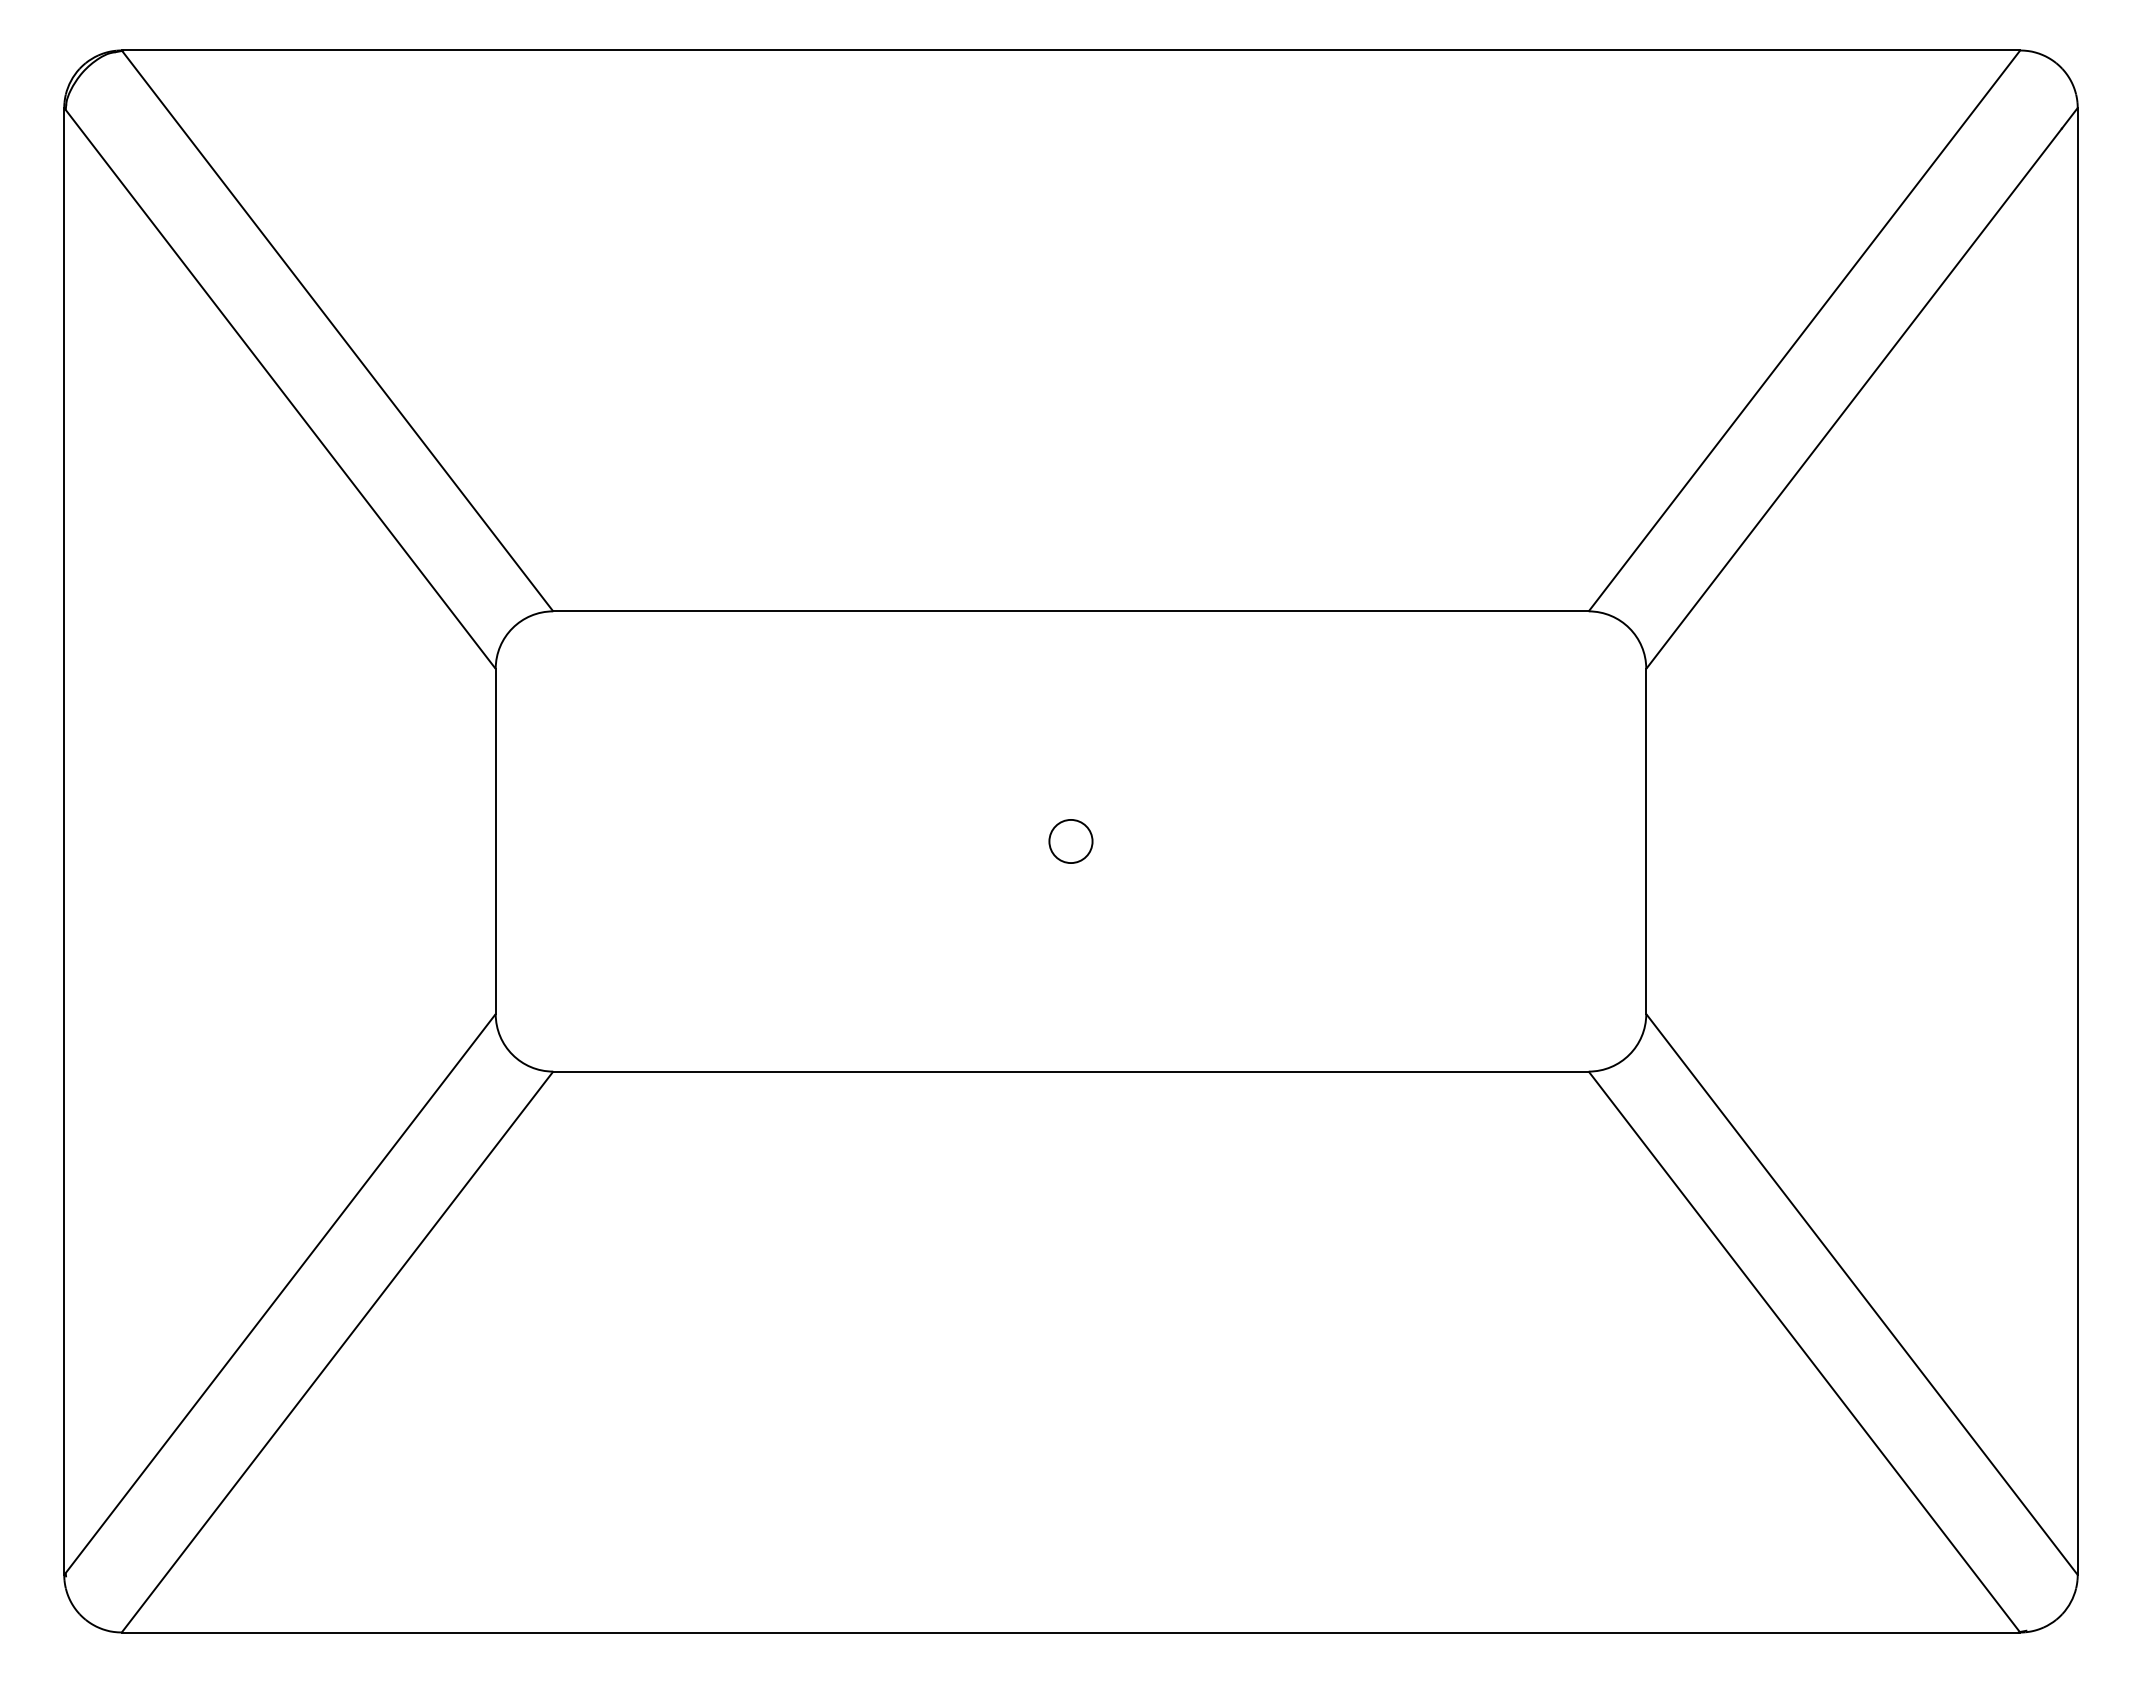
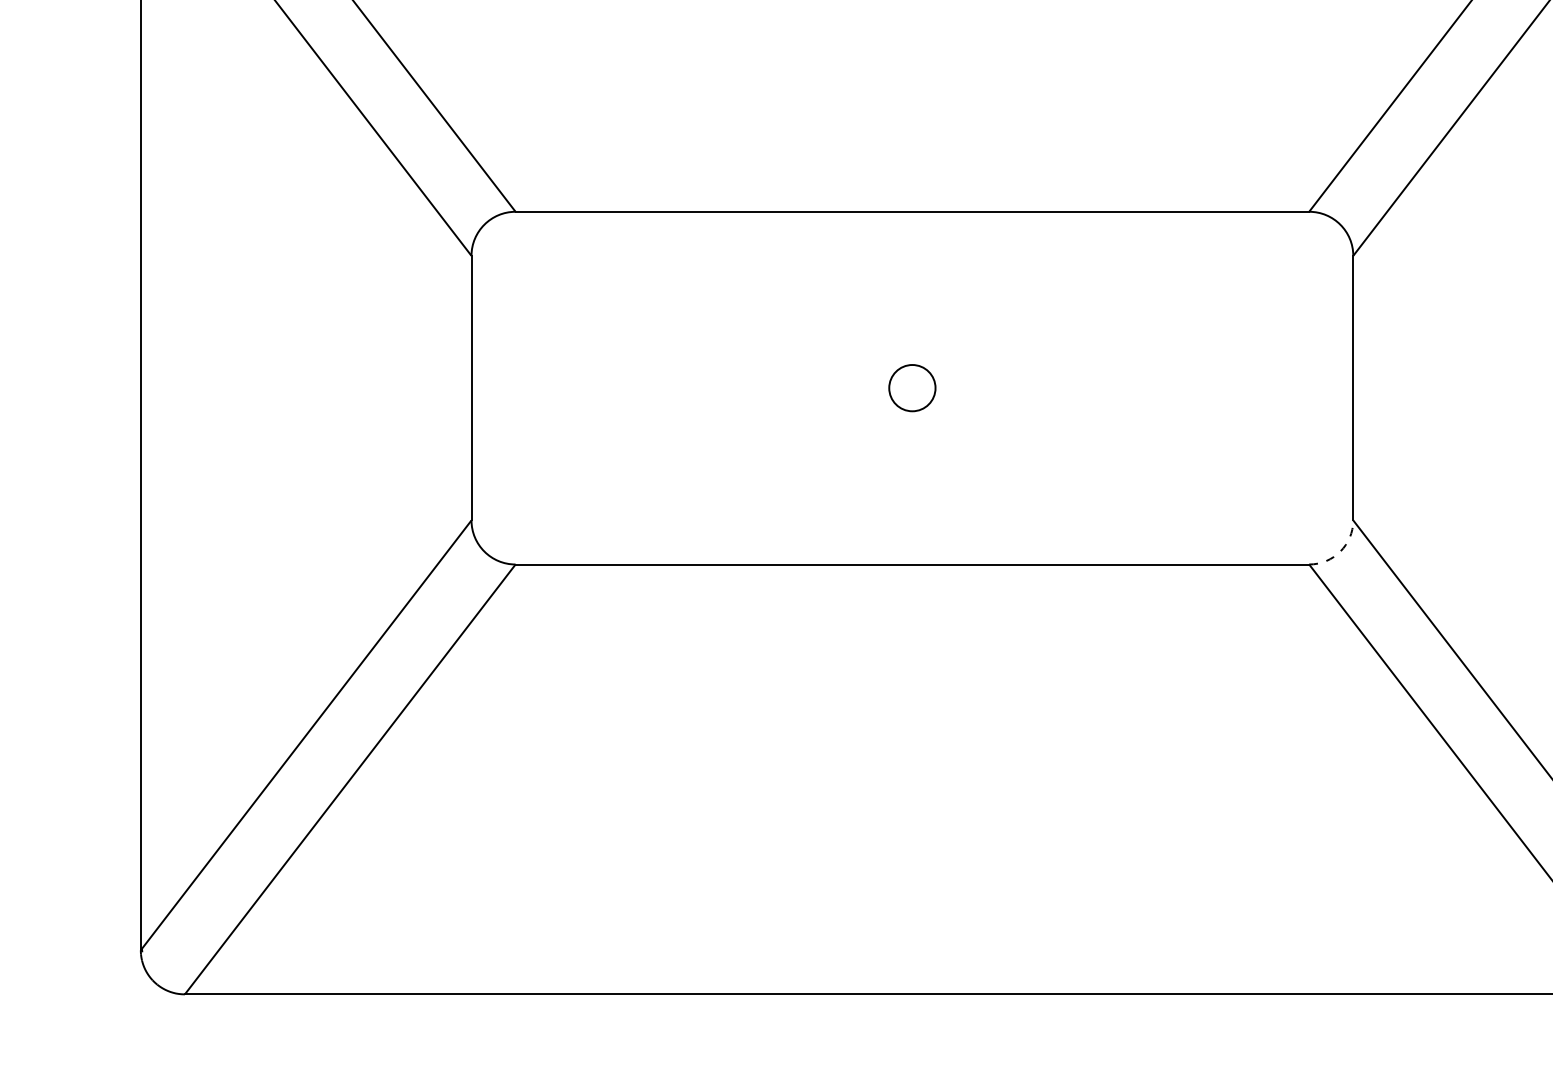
circle: (1070, 841) -> (912, 388), size x1.4
arc: (1629, 1054) -> (1340, 551), solid -> dashed

